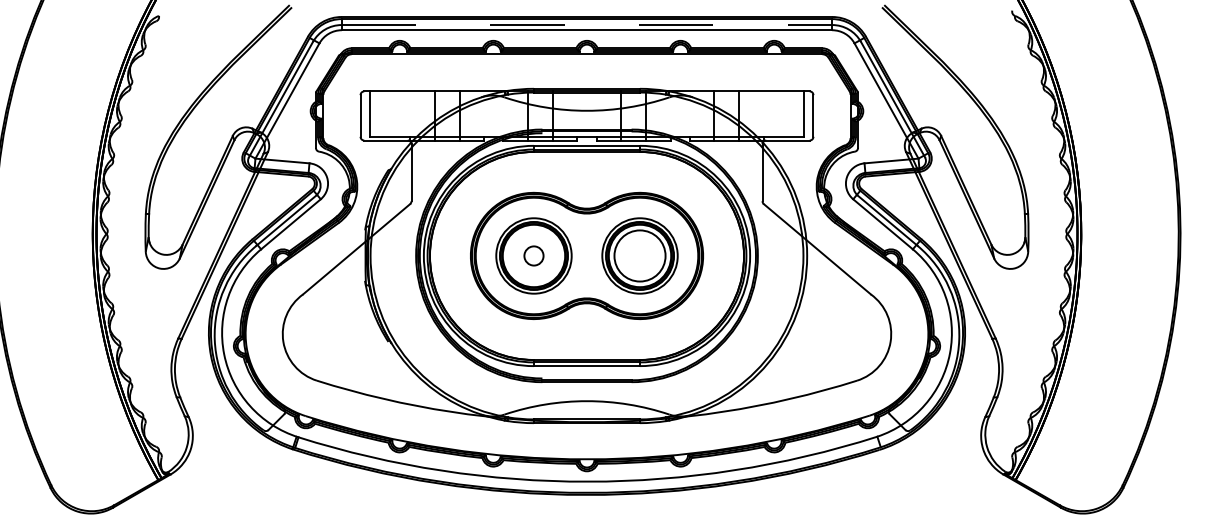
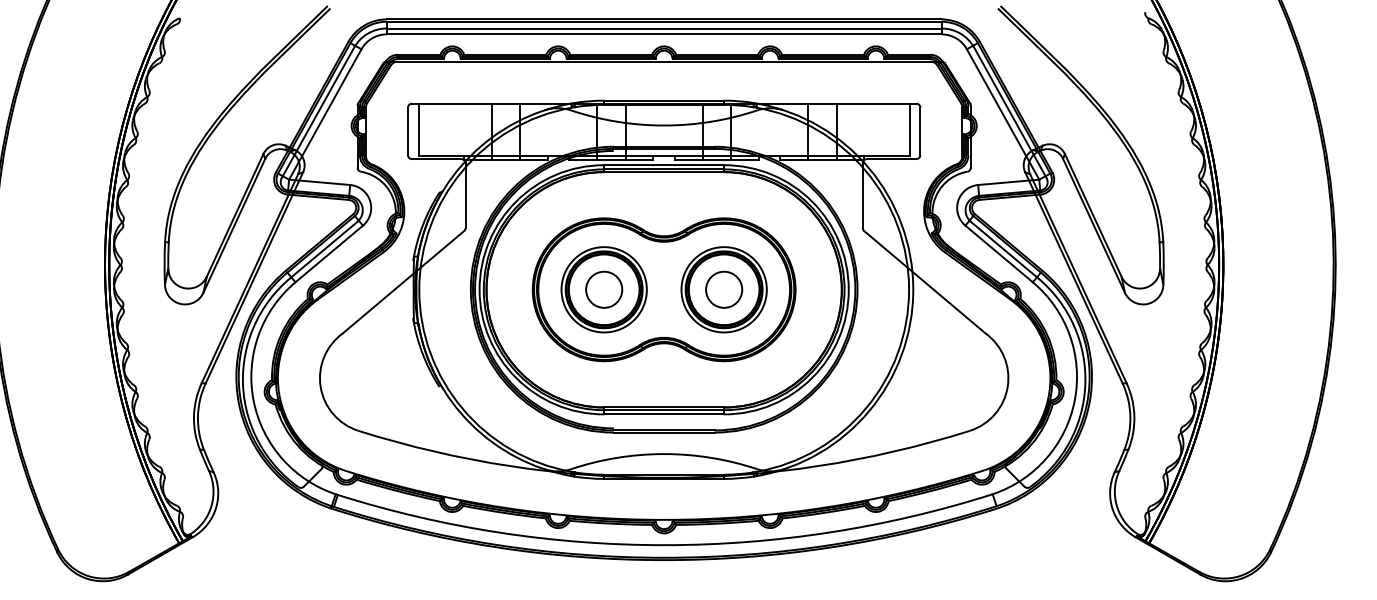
line: (587, 25) -> (664, 29), dashed -> solid
circle: (533, 255) -> (603, 289), size x1.67
circle: (639, 255) -> (723, 289), size x0.62

